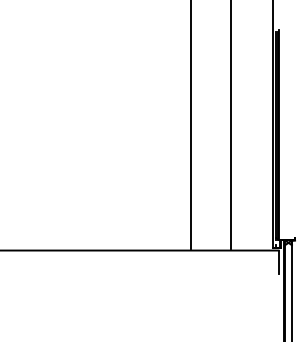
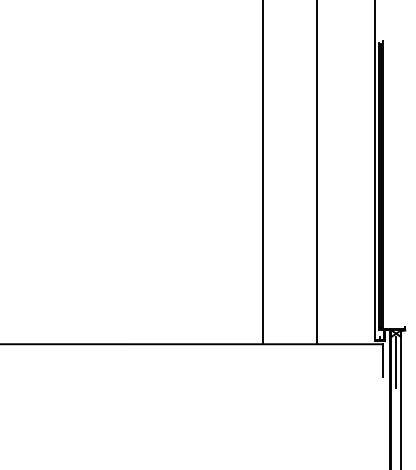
line: (288, 263) -> (395, 362), added

